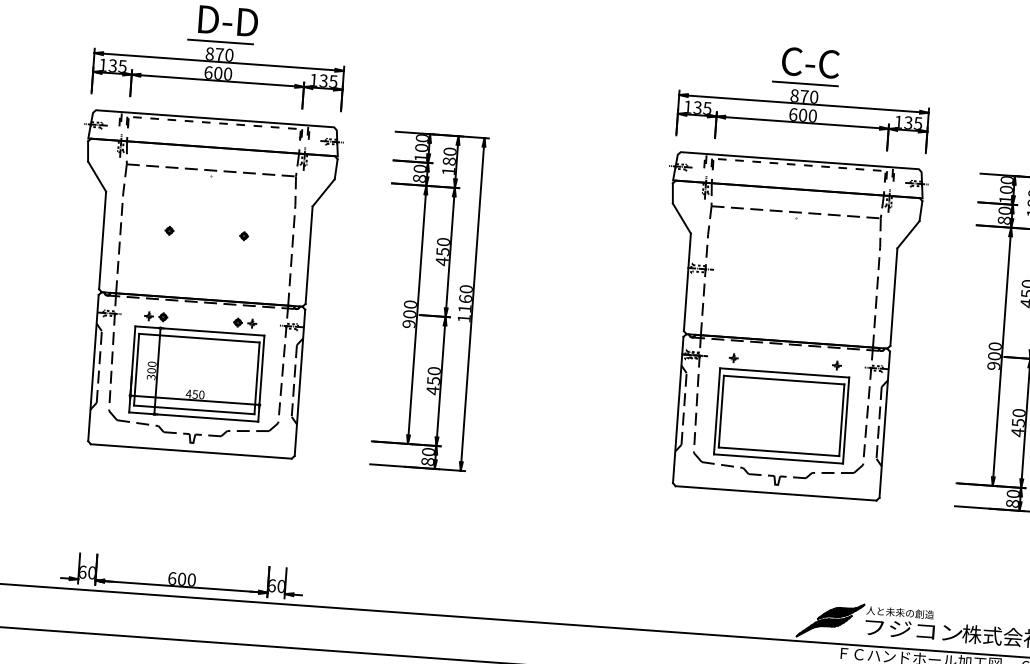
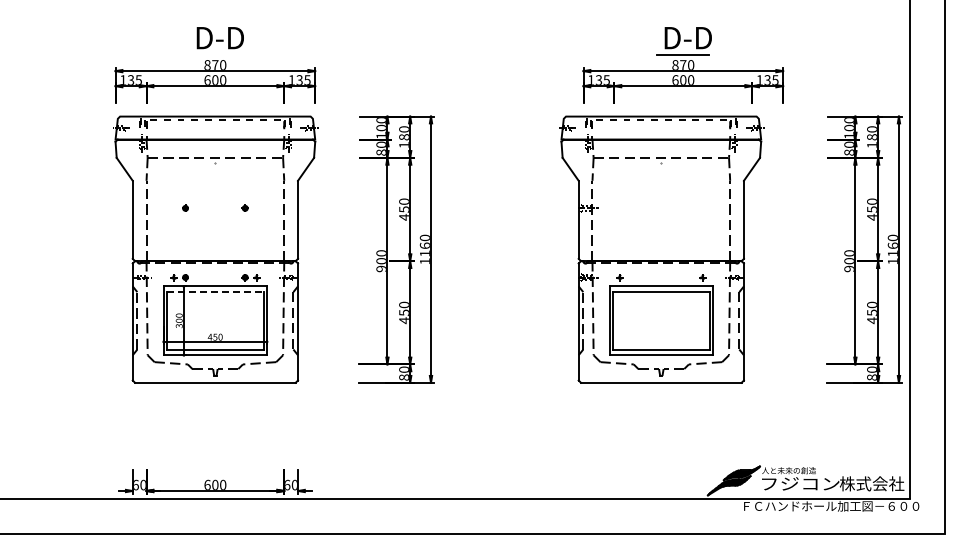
line: (220, 42) -> (215, 55), removed
text: (812, 62) -> (687, 37), C-C -> D-D
part: (788, 326) -> (661, 249), moved
line: (199, 338) -> (215, 292), solid -> dashed

